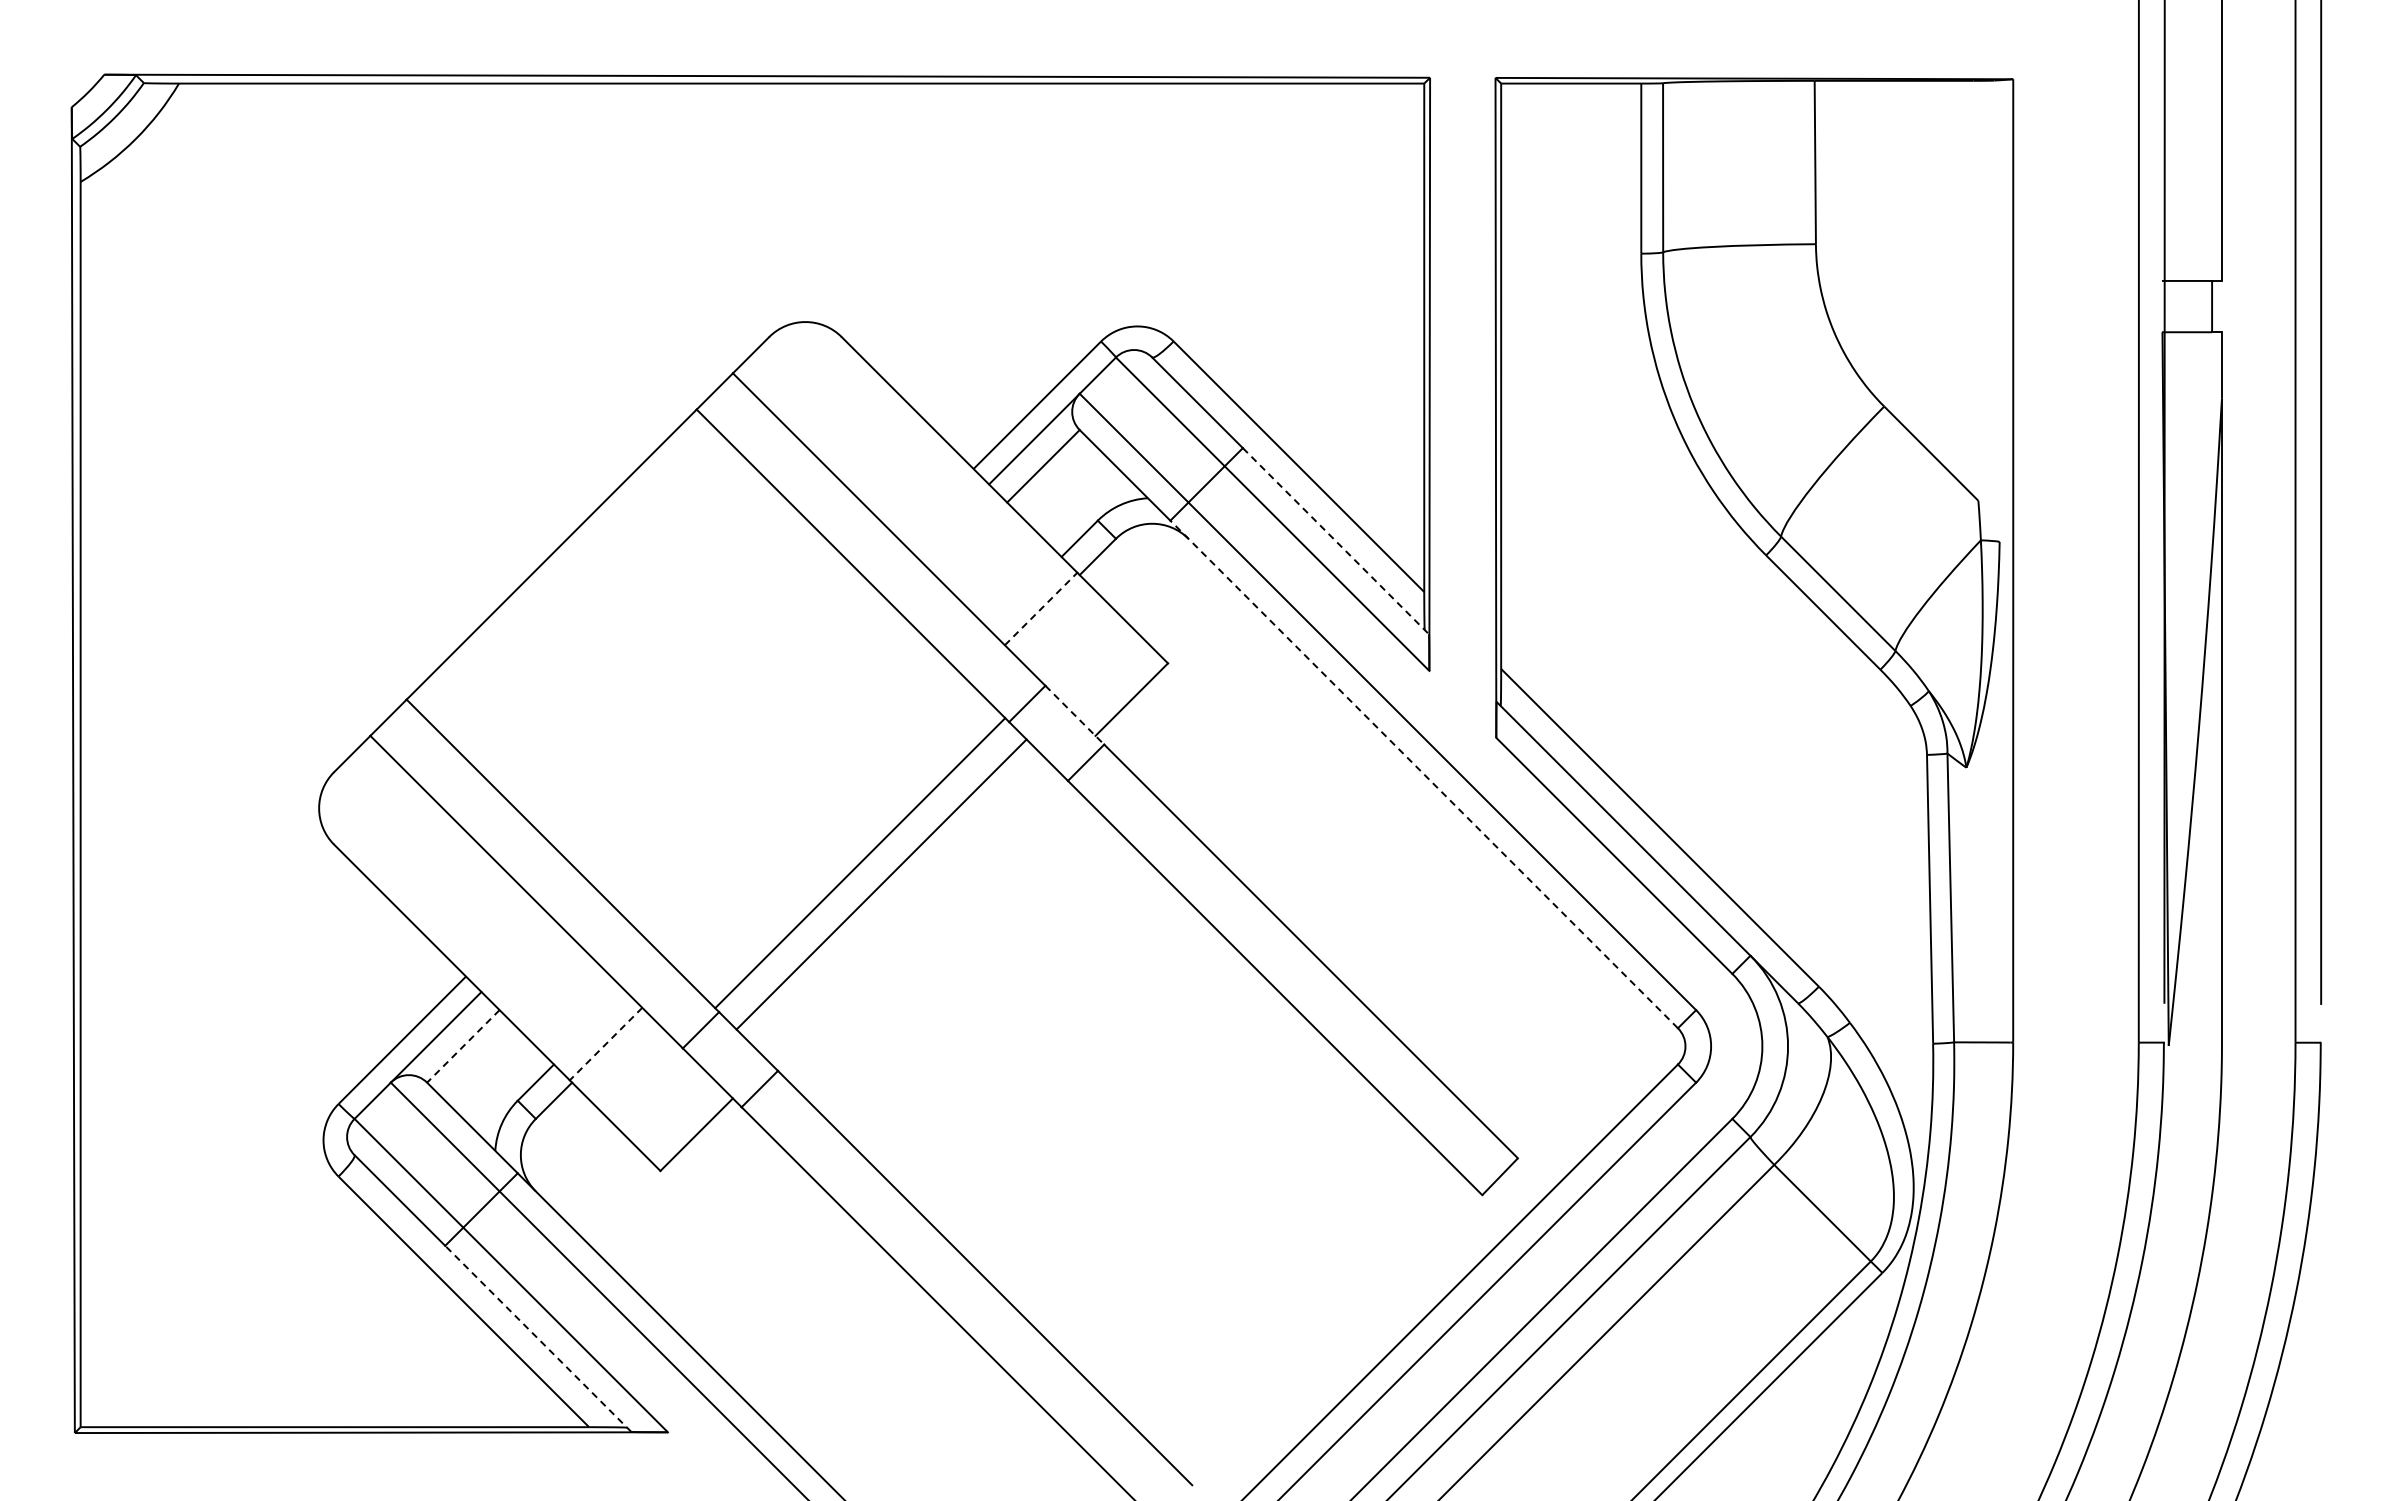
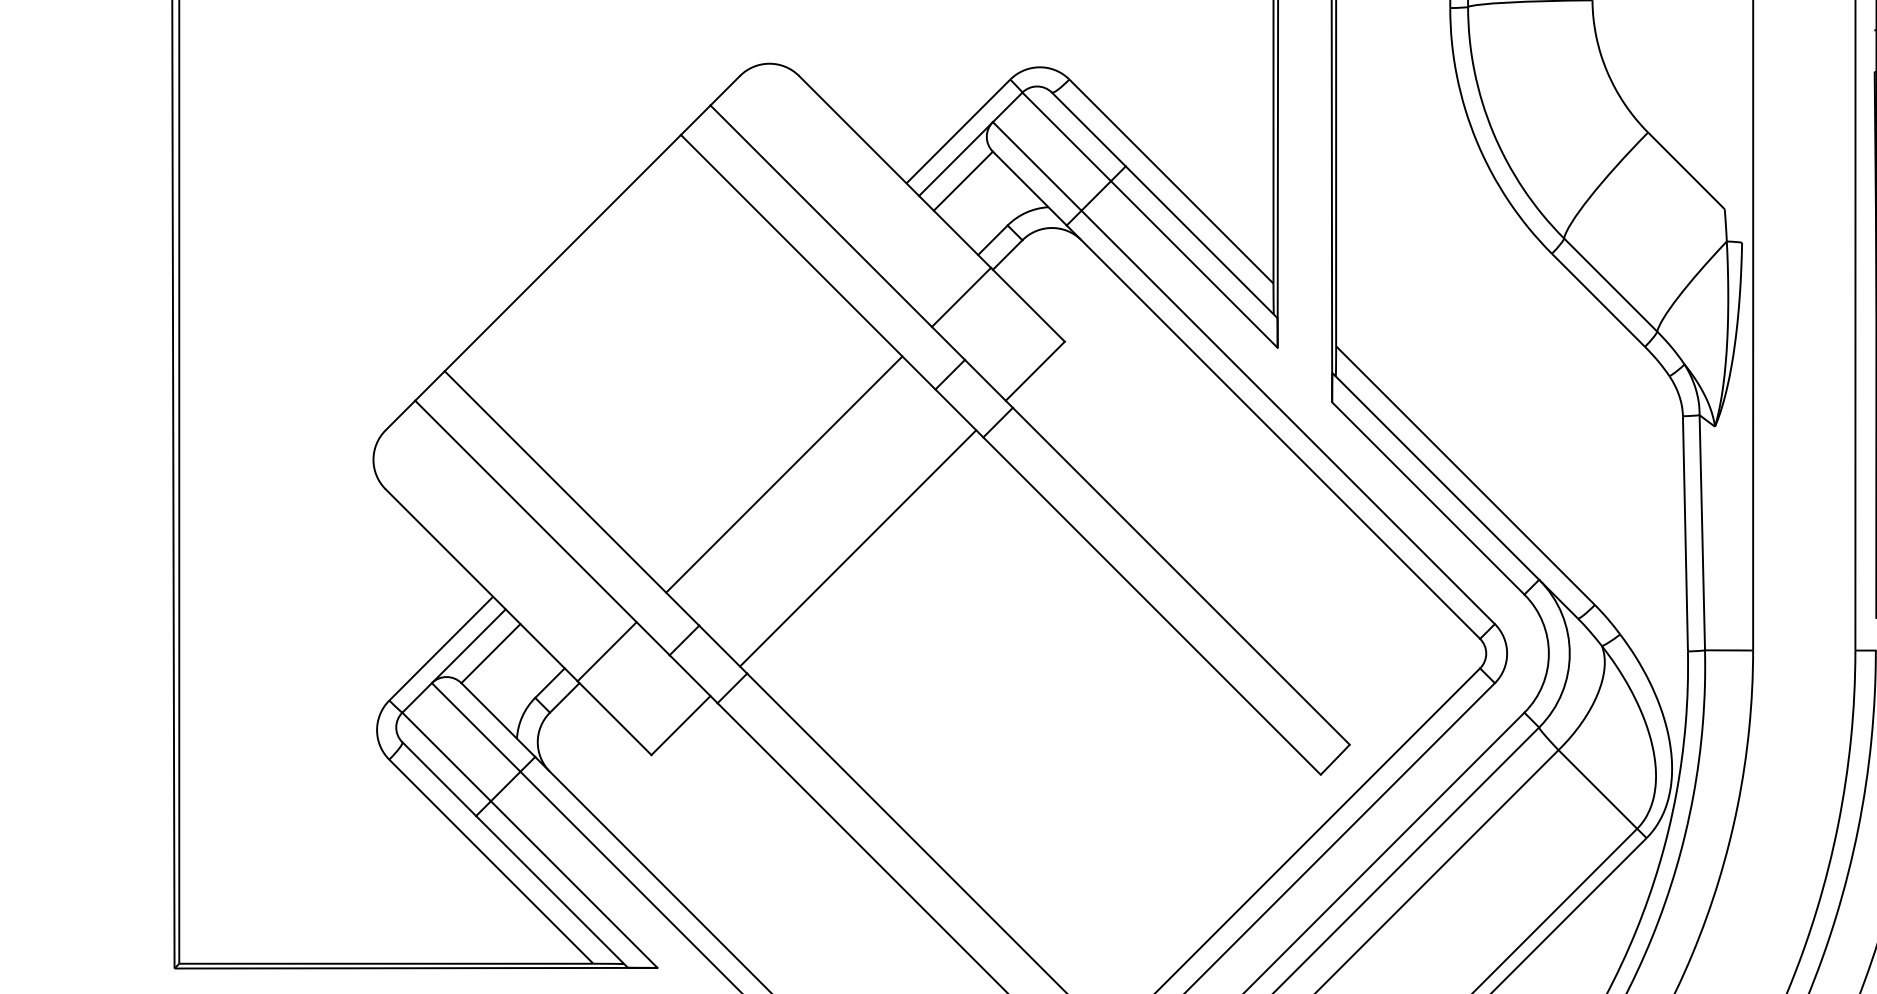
line: (1335, 541) -> (1201, 242), dashed -> solid
line: (1041, 608) -> (961, 297), dashed -> solid
line: (1074, 715) -> (988, 384), dashed -> solid
line: (1424, 774) -> (1273, 432), dashed -> solid
line: (860, 863) -> (858, 548), moved
line: (881, 884) -> (784, 474), moved
line: (605, 1044) -> (606, 652), dashed -> solid
line: (463, 1046) -> (491, 653), dashed -> solid
line: (538, 1338) -> (552, 891), dashed -> solid

